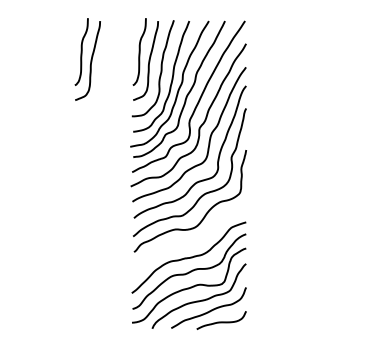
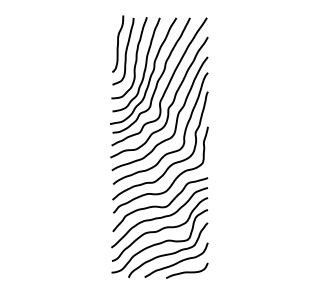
part: (87, 59) -> (73, 50), removed
curve: (187, 243) -> (158, 205), added

